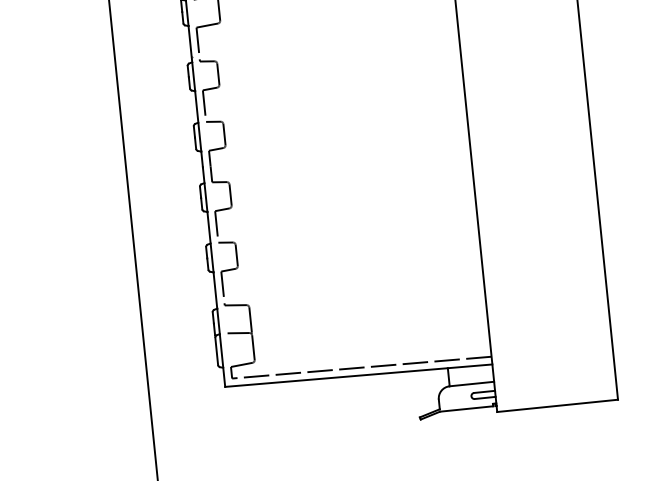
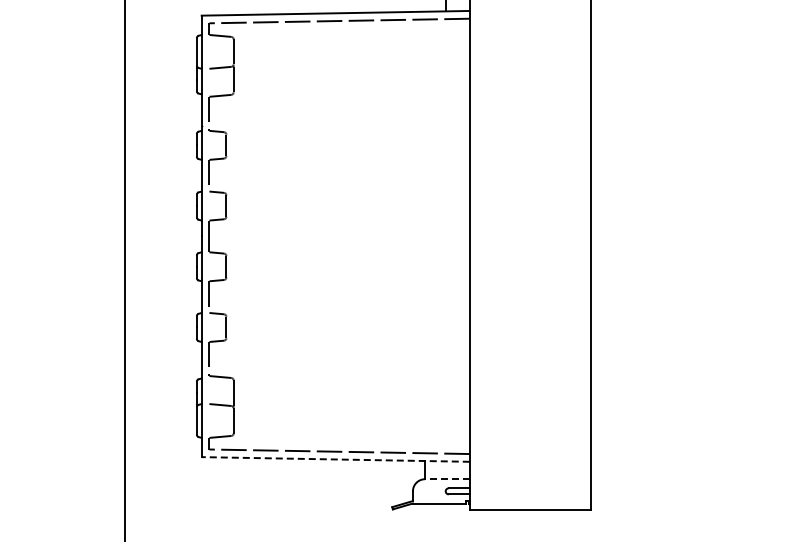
line: (358, 375) -> (335, 459), solid -> dashed
line: (471, 384) -> (446, 479), solid -> dashed

